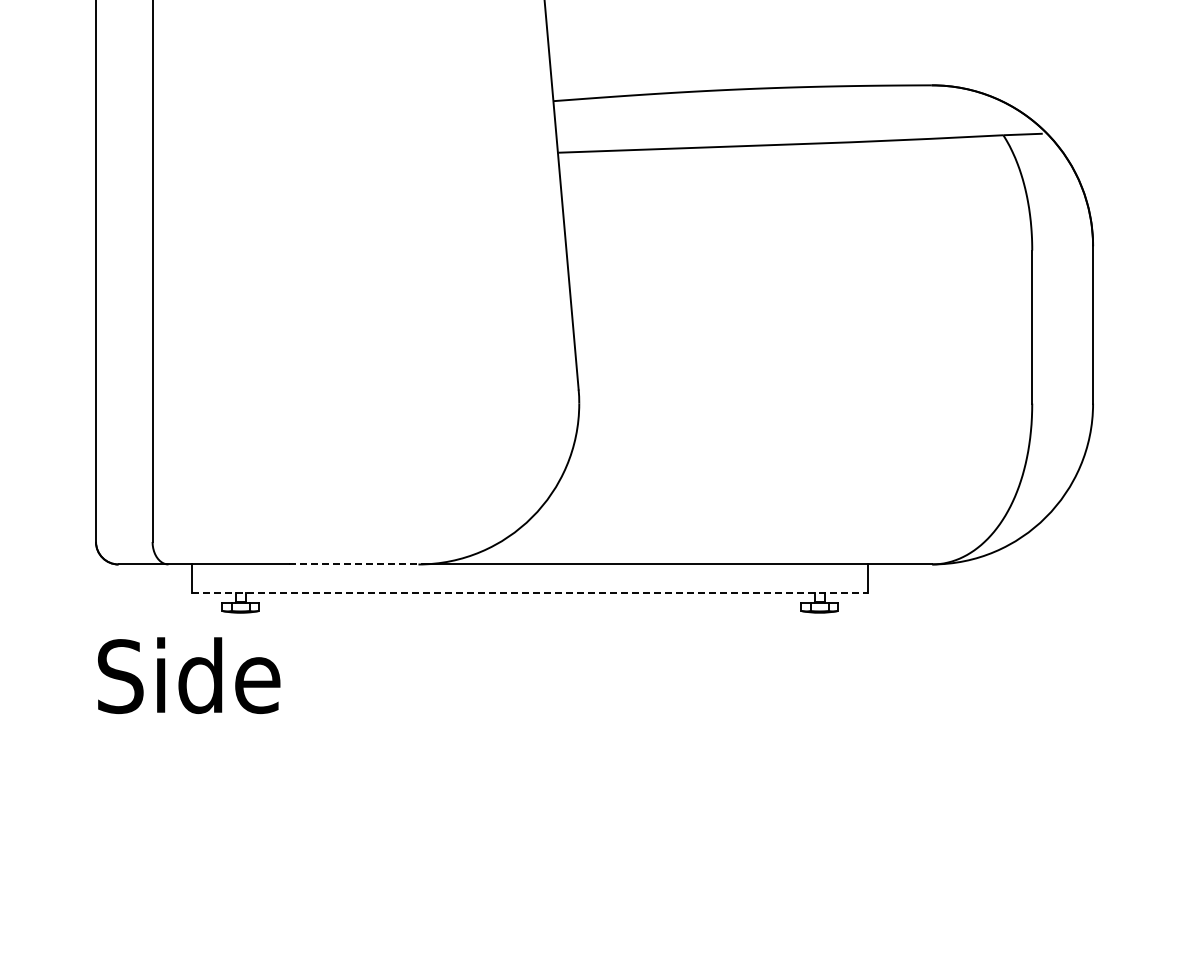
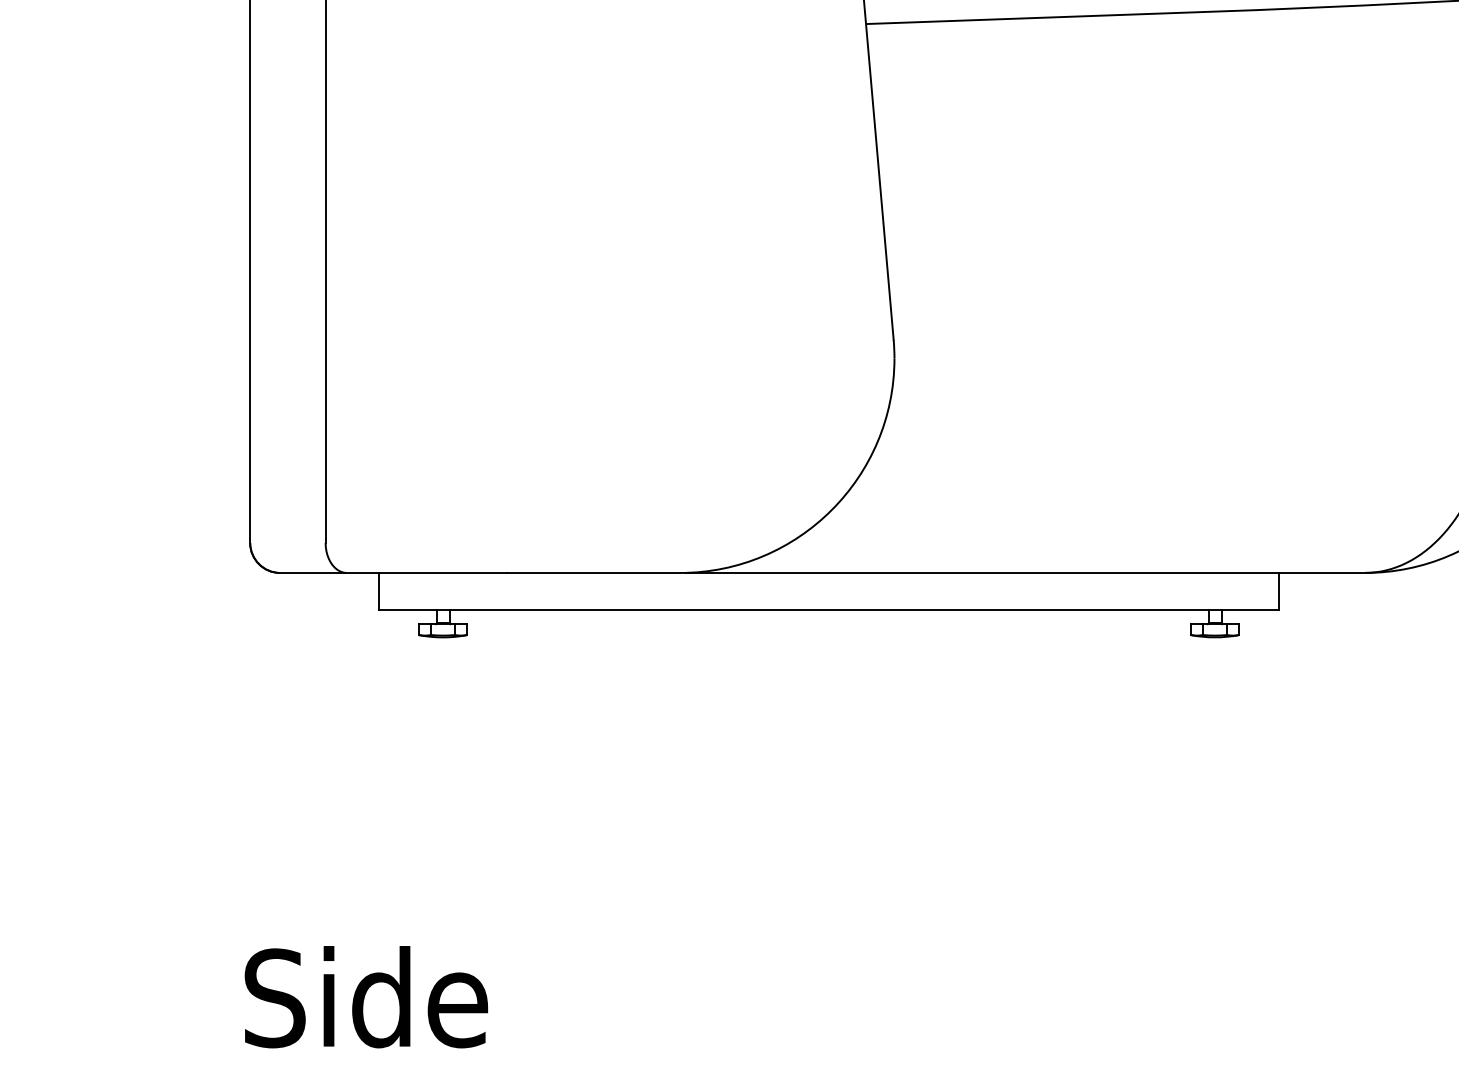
line: (353, 564) -> (593, 572), dashed -> solid
line: (530, 592) -> (829, 610), dashed -> solid
text: (189, 675) -> (366, 996), moved

